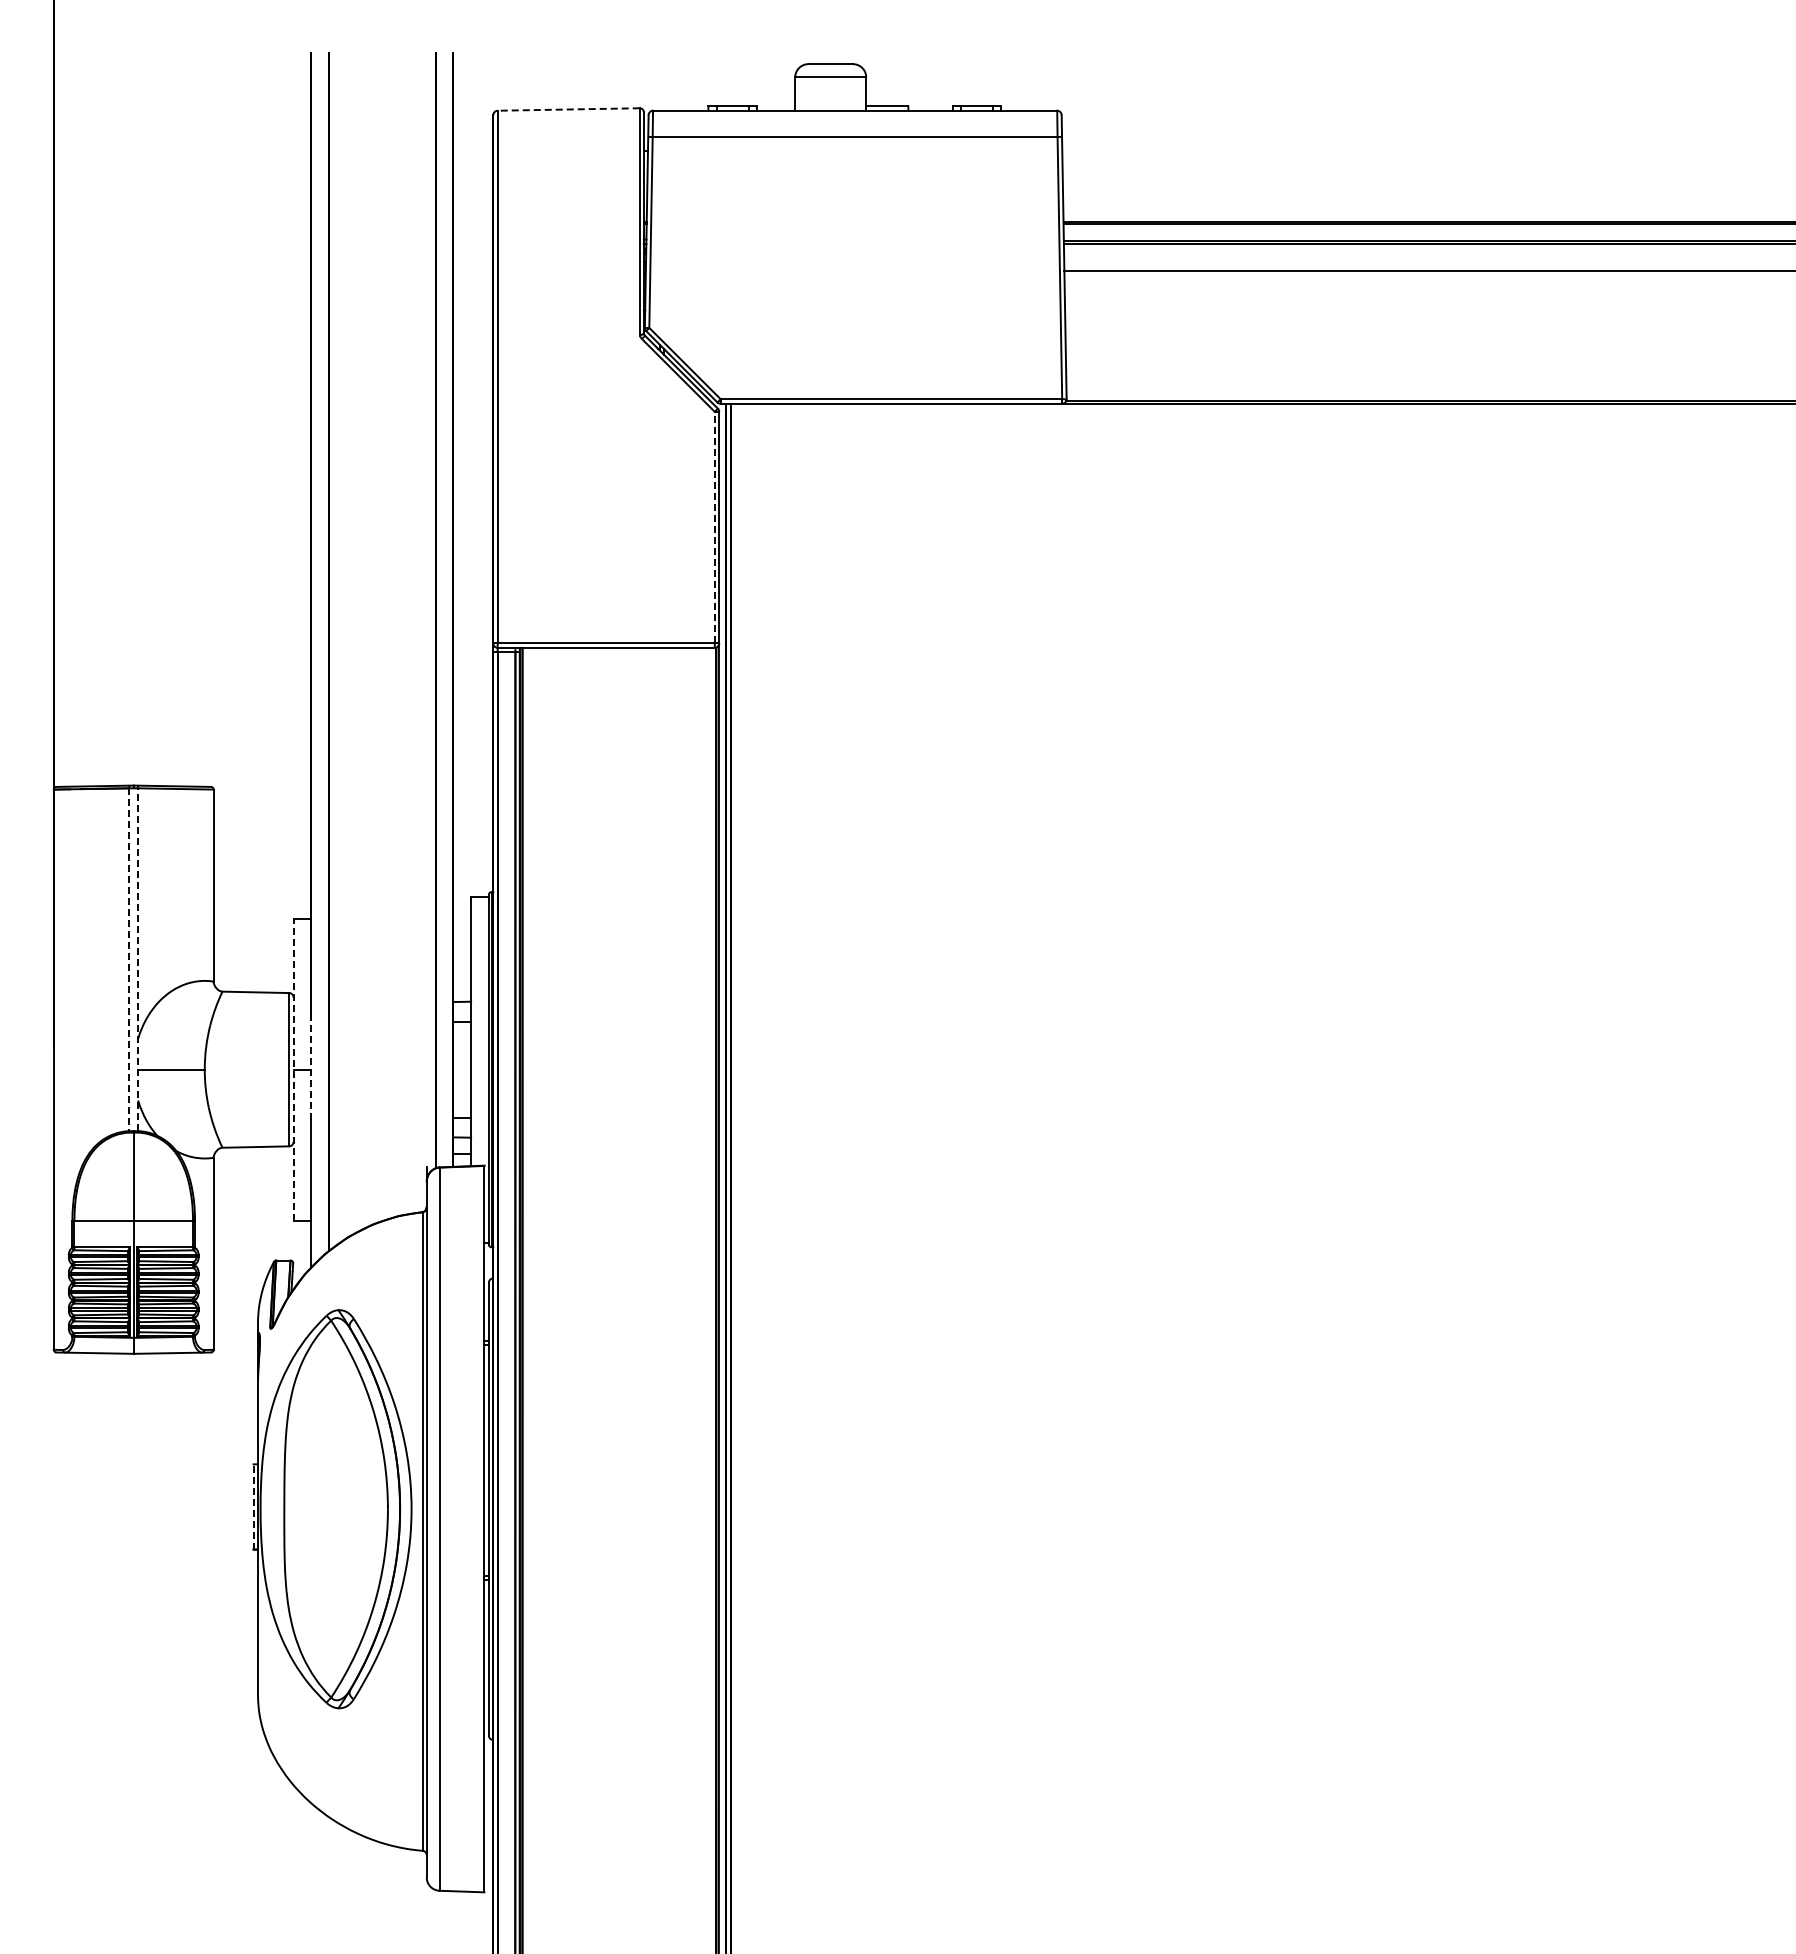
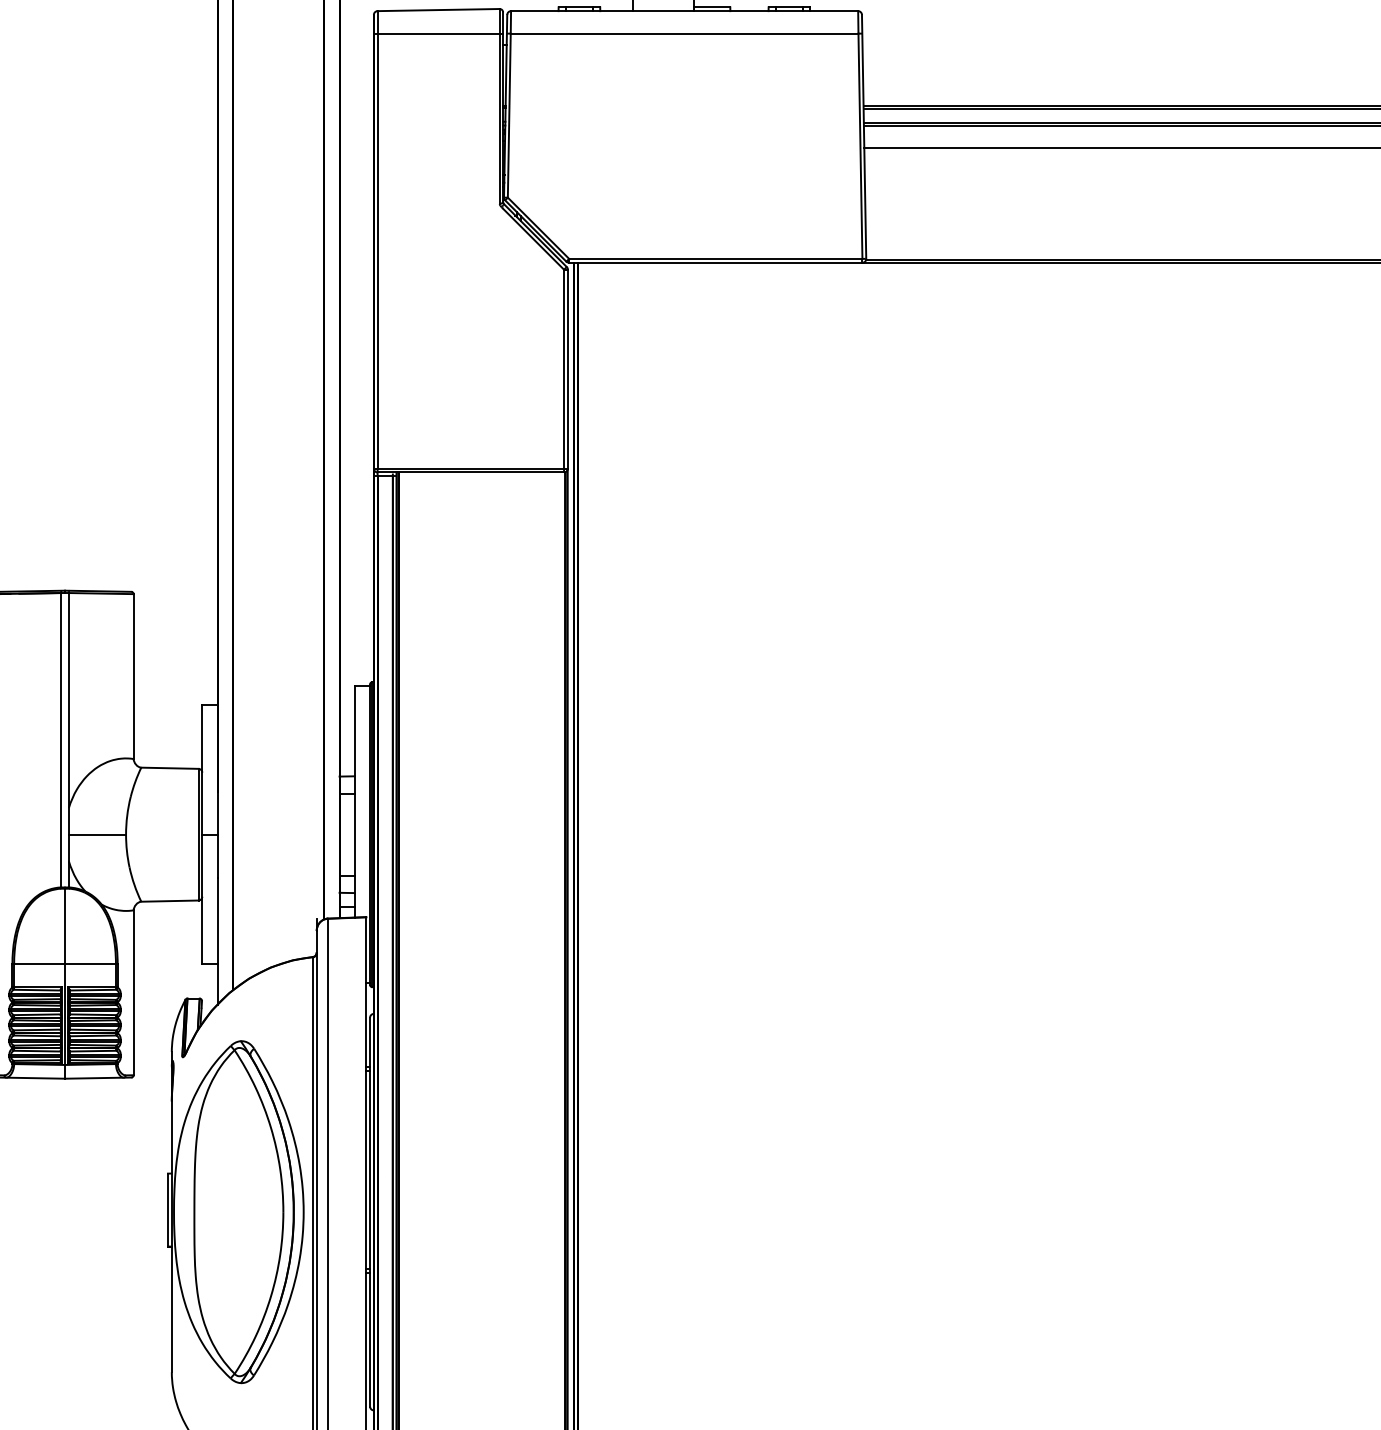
line: (568, 109) -> (438, 10), dashed -> solid
line: (568, 137) -> (438, 34), added
line: (714, 527) -> (563, 369), dashed -> solid
line: (138, 959) -> (69, 740), dashed -> solid
line: (129, 960) -> (61, 740), dashed -> solid
line: (293, 1069) -> (202, 834), dashed -> solid
line: (311, 1069) -> (217, 834), dashed -> solid
line: (253, 1507) -> (167, 1210), dashed -> solid

